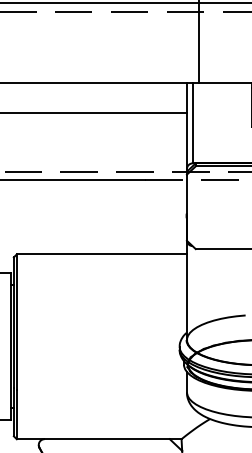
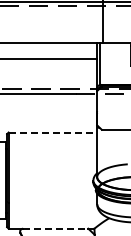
line: (102, 254) -> (53, 132), solid -> dashed
line: (106, 438) -> (55, 228), solid -> dashed

